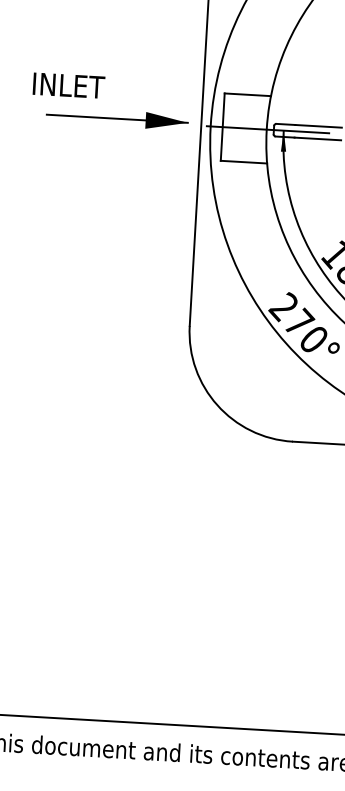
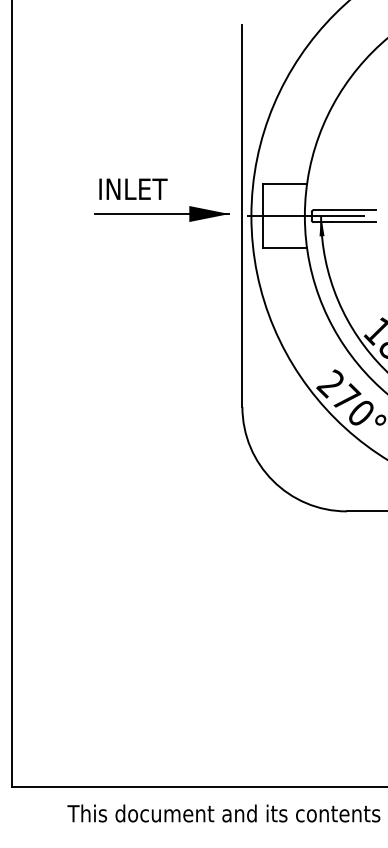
text: (69, 84) -> (133, 188), moved

